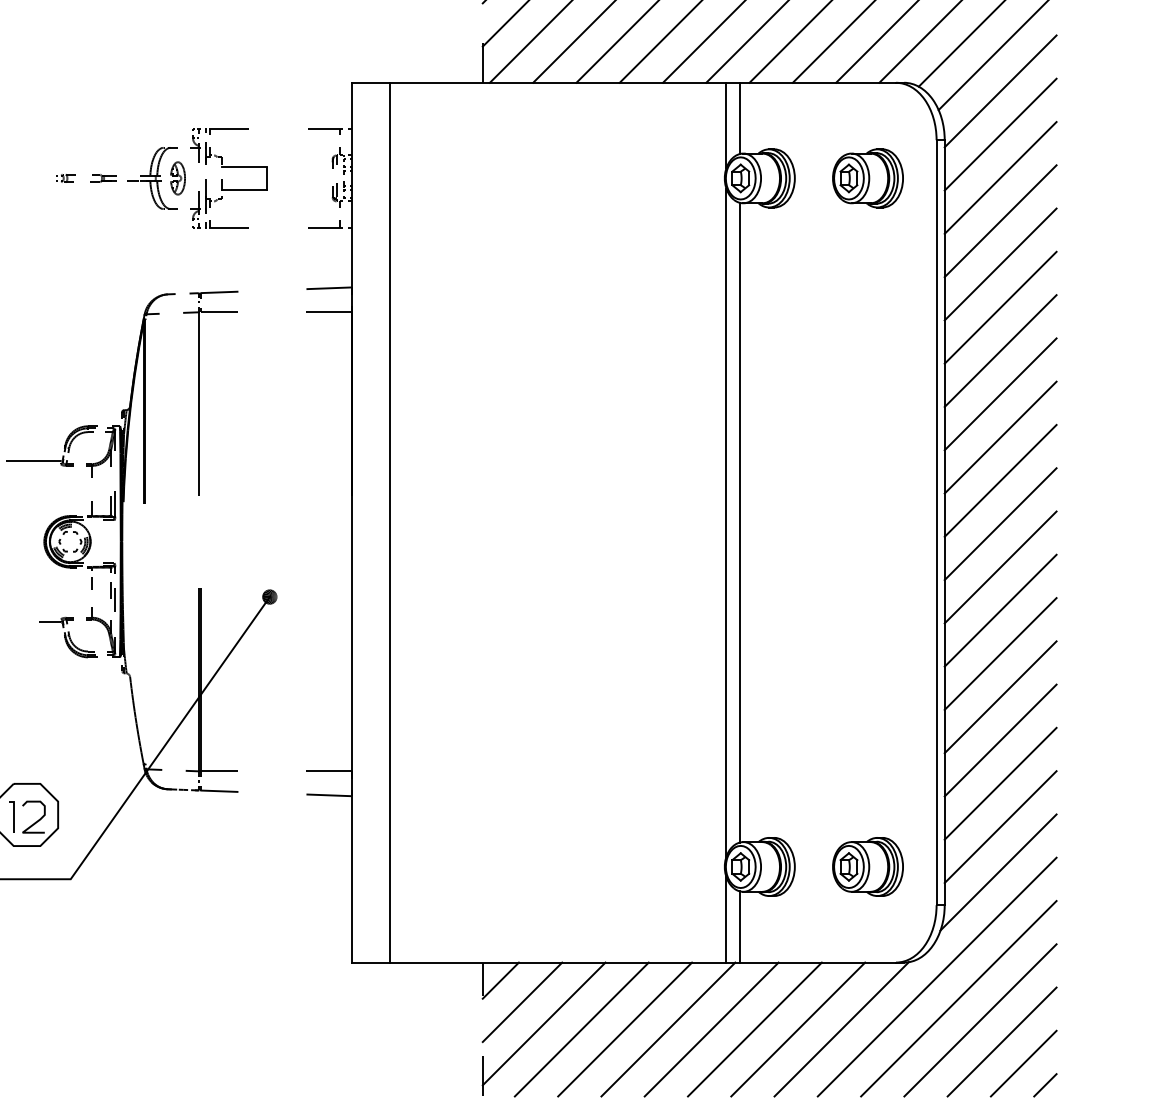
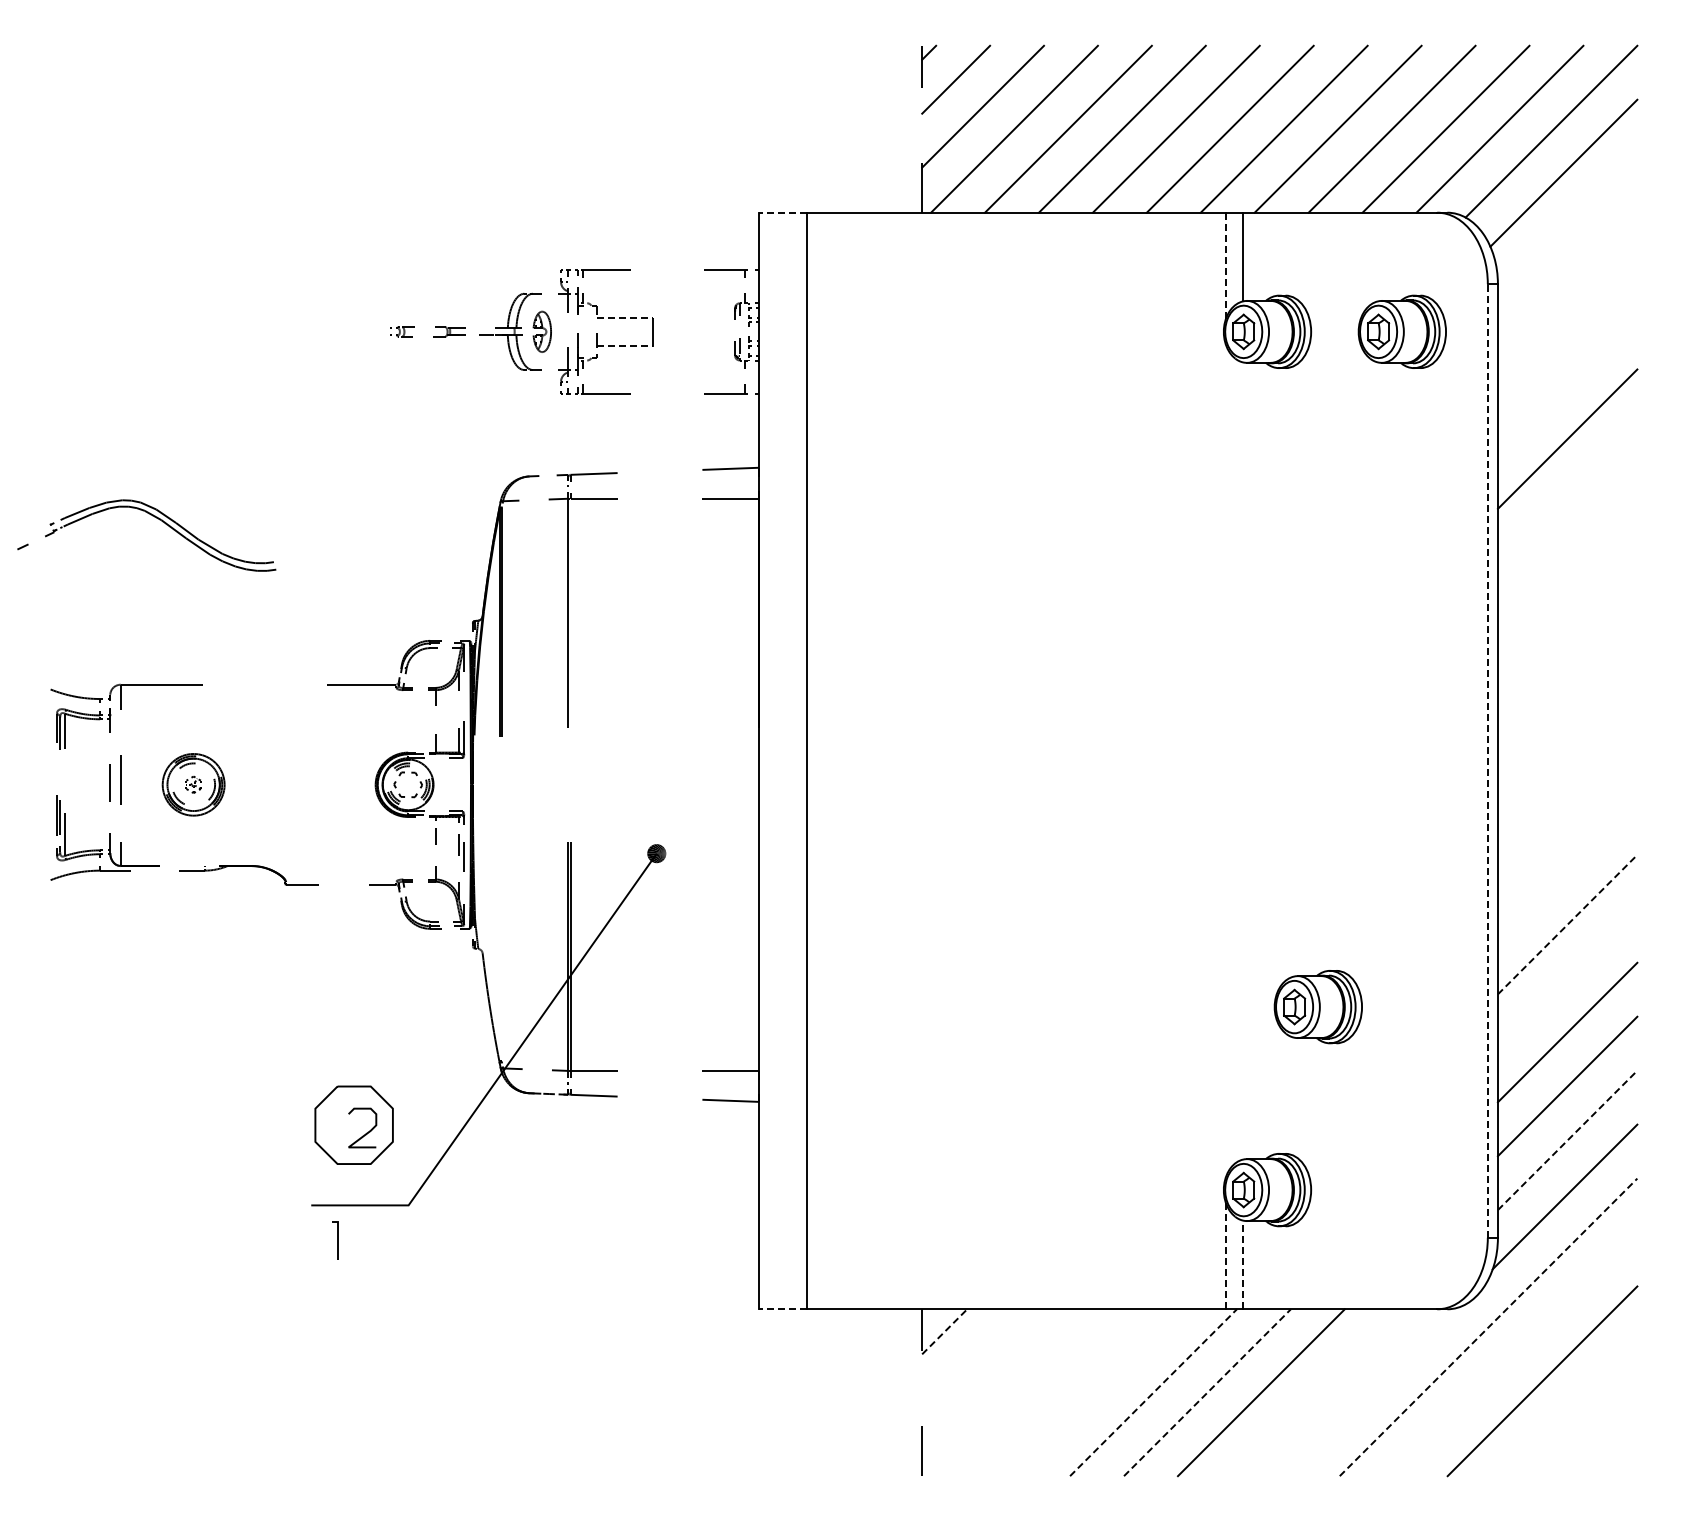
line: (370, 82) -> (782, 212), solid -> dashed
line: (1000, 91) -> (1567, 223), removed
line: (726, 125) -> (1225, 265), solid -> dashed
line: (1000, 134) -> (1567, 277), removed
line: (243, 166) -> (624, 317), solid -> dashed
line: (1000, 178) -> (1567, 331), removed
line: (243, 190) -> (624, 346), solid -> dashed
line: (1000, 220) -> (1567, 384), removed
line: (1000, 307) -> (1567, 492), removed
line: (1000, 350) -> (1567, 546), removed
line: (1000, 393) -> (1567, 600), removed
line: (1000, 437) -> (1567, 654), removed
line: (1000, 480) -> (1567, 708), removed
line: (726, 522) -> (1225, 760), removed
line: (739, 522) -> (1242, 760), removed
line: (936, 523) -> (1487, 761), solid -> dashed
line: (1000, 523) -> (1567, 762), removed
line: (1000, 567) -> (1567, 816), removed
line: (1000, 610) -> (1567, 870), removed
line: (1000, 653) -> (1567, 924), solid -> dashed
line: (1000, 697) -> (1567, 978), removed
line: (13, 816) -> (337, 1240), moved
line: (1000, 827) -> (1567, 1140), solid -> dashed
part: (867, 867) -> (1317, 1007), moved
line: (726, 919) -> (1225, 1255), solid -> dashed
line: (739, 926) -> (1242, 1264), solid -> dashed
line: (370, 962) -> (782, 1309), solid -> dashed
line: (937, 977) -> (1488, 1327), solid -> dashed
line: (500, 980) -> (944, 1331), solid -> dashed
line: (958, 998) -> (1515, 1354), removed
line: (522, 1002) -> (971, 1358), removed
line: (544, 1023) -> (998, 1385), removed
line: (581, 1029) -> (1045, 1392), removed
line: (625, 1029) -> (1099, 1392), removed
line: (668, 1029) -> (1153, 1392), solid -> dashed
line: (711, 1029) -> (1207, 1392), solid -> dashed
line: (797, 1029) -> (1314, 1392), removed
line: (841, 1029) -> (1369, 1392), removed
line: (1002, 1042) -> (1569, 1408), removed
line: (1023, 1063) -> (1596, 1435), removed
line: (1045, 1085) -> (1623, 1462), removed

